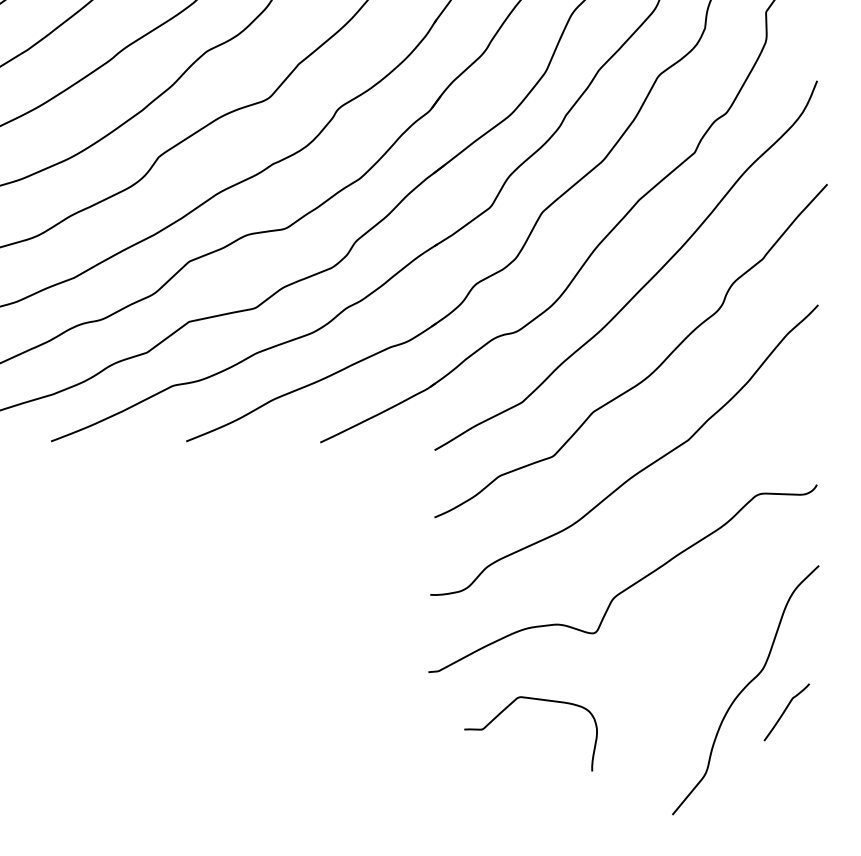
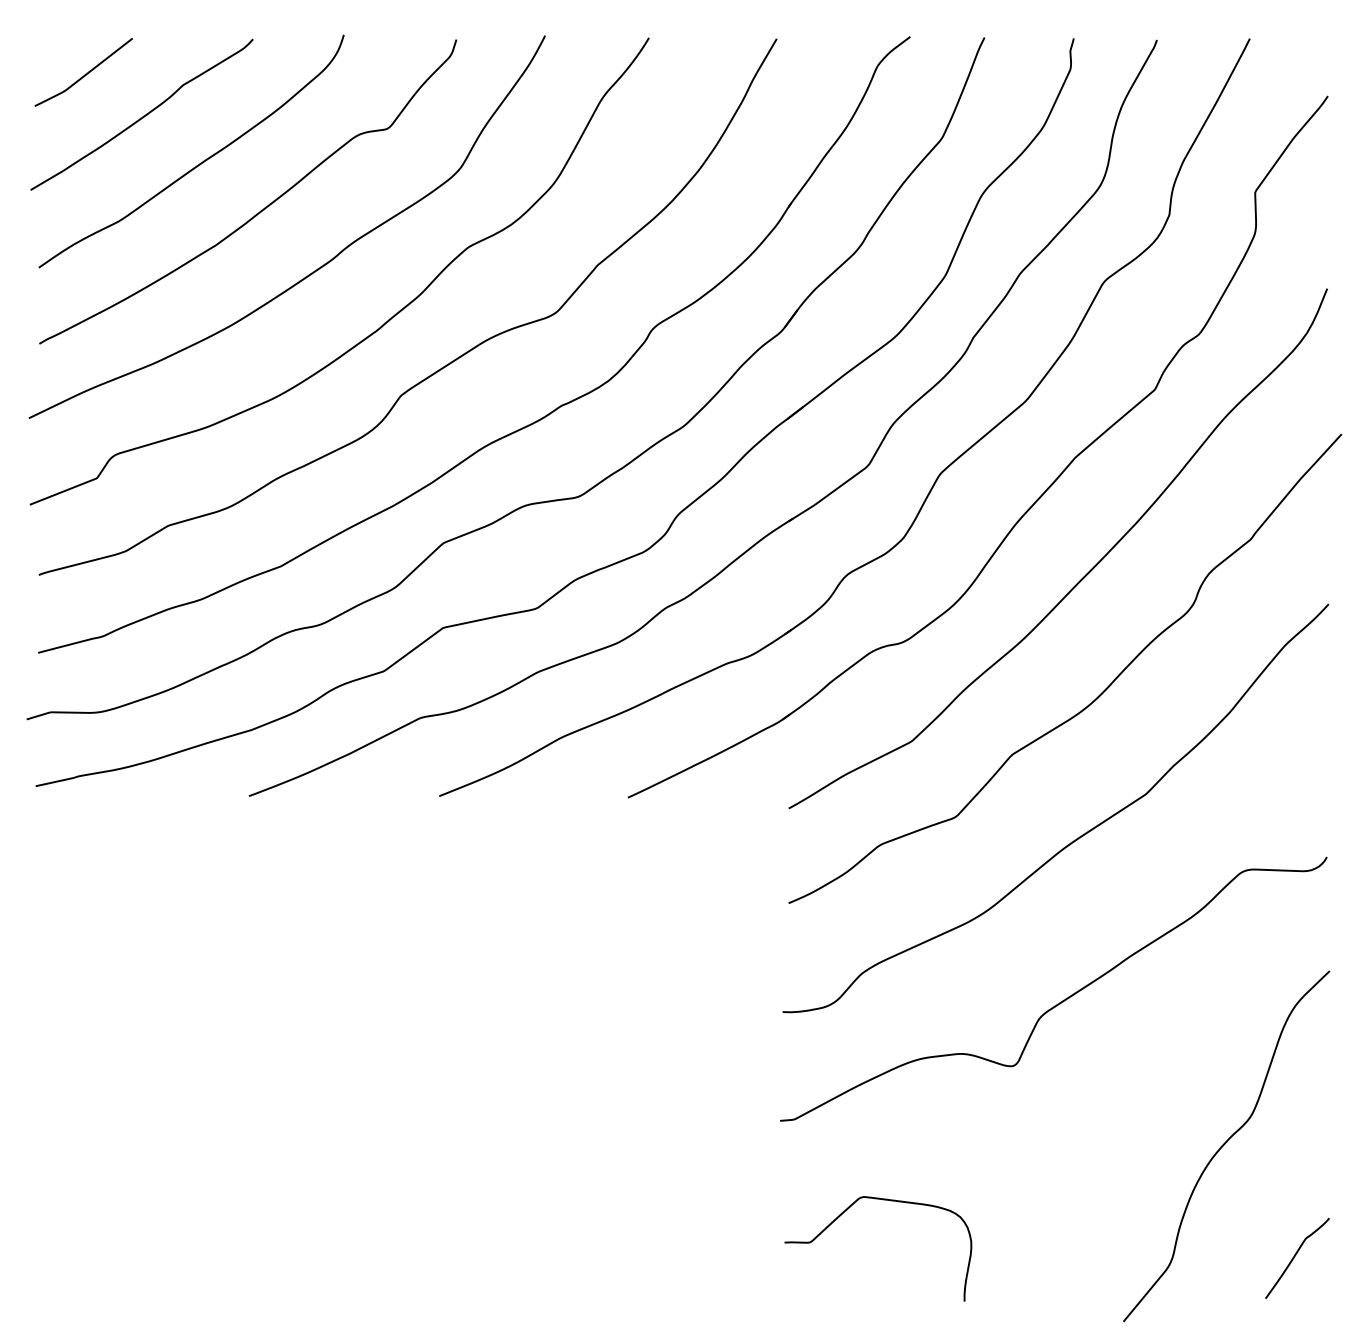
curve: (533, 699) -> (882, 1200), moved
curve: (786, 710) -> (1296, 1255), moved

